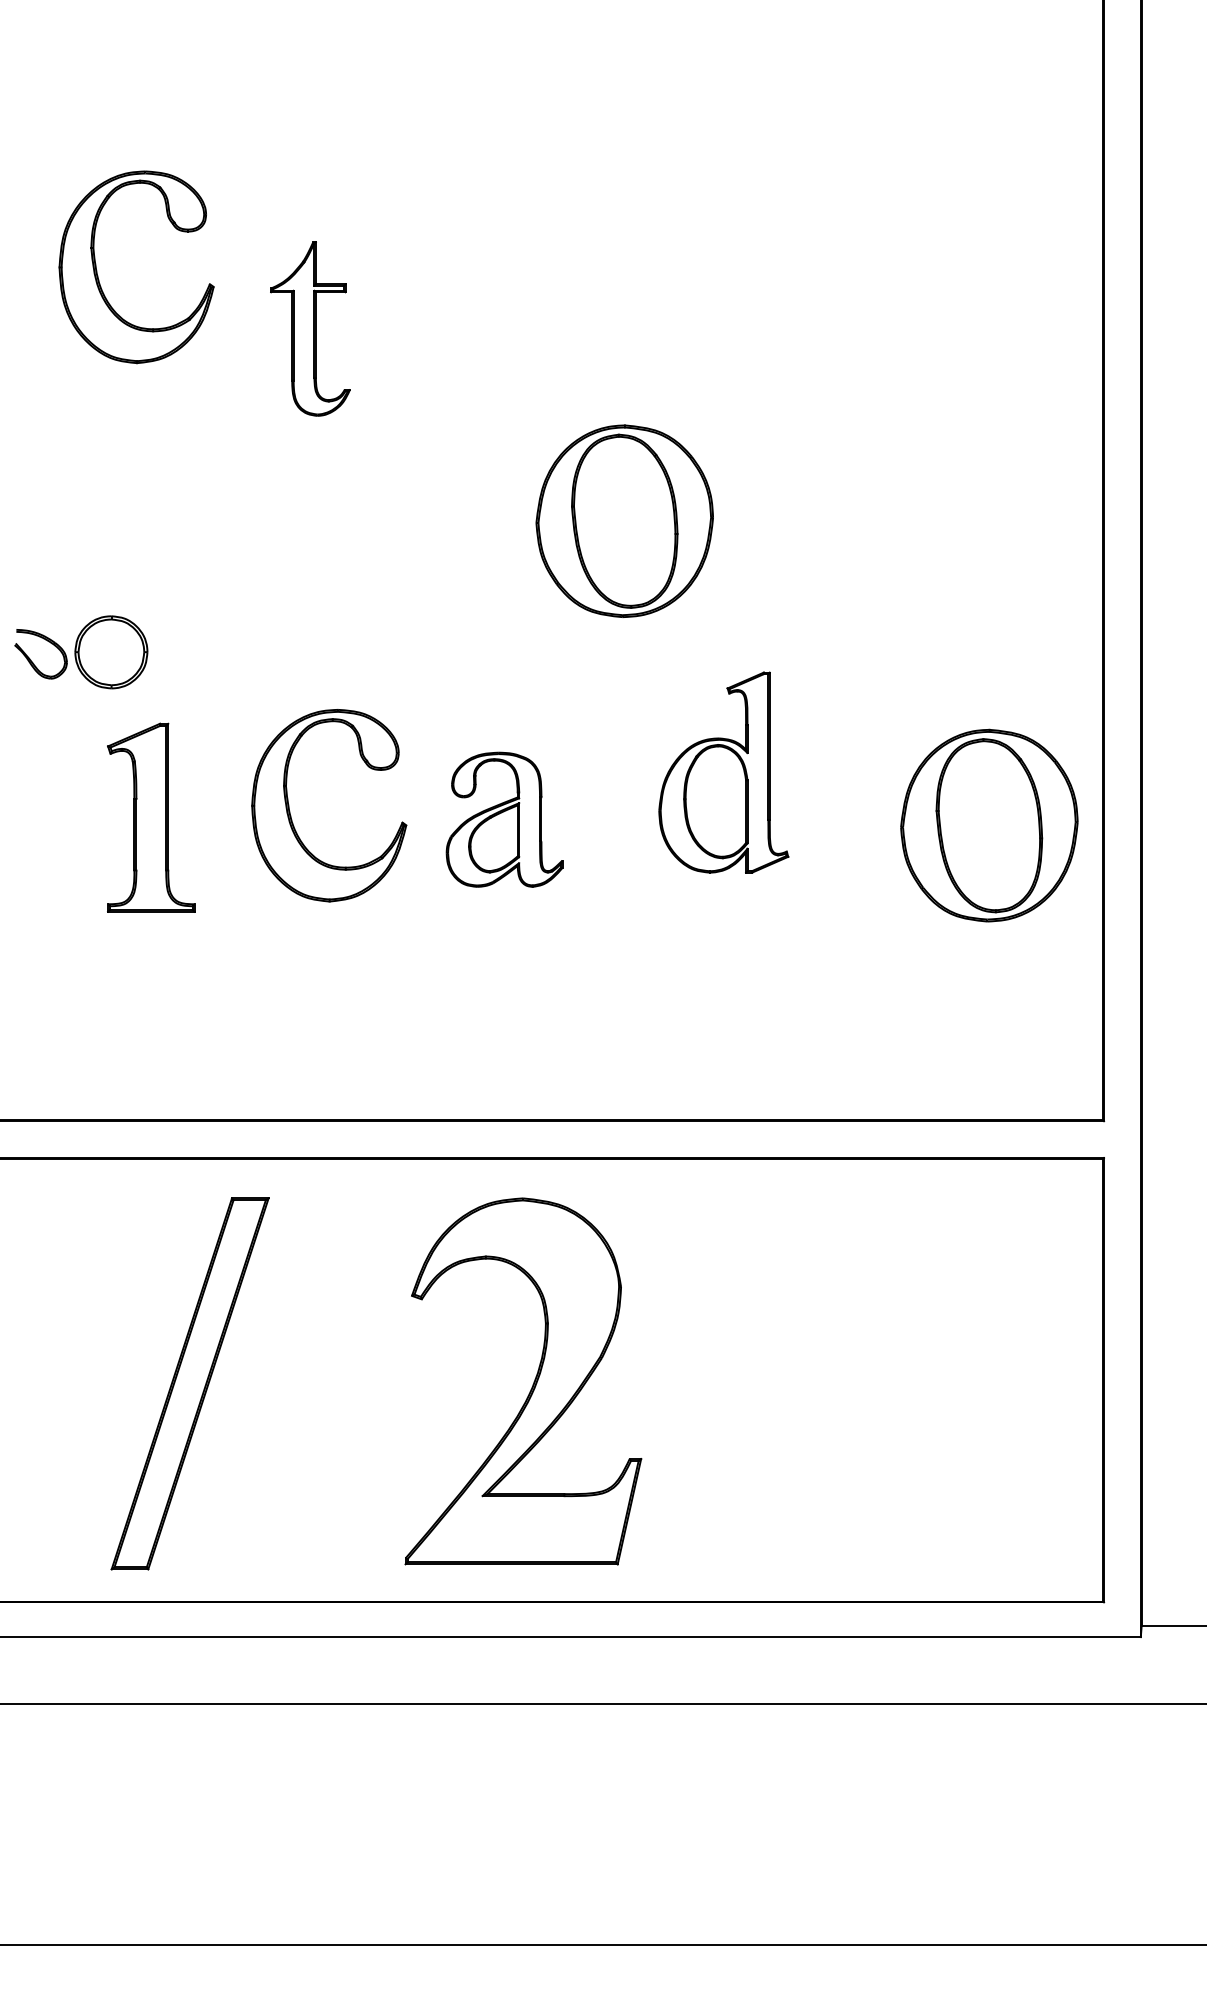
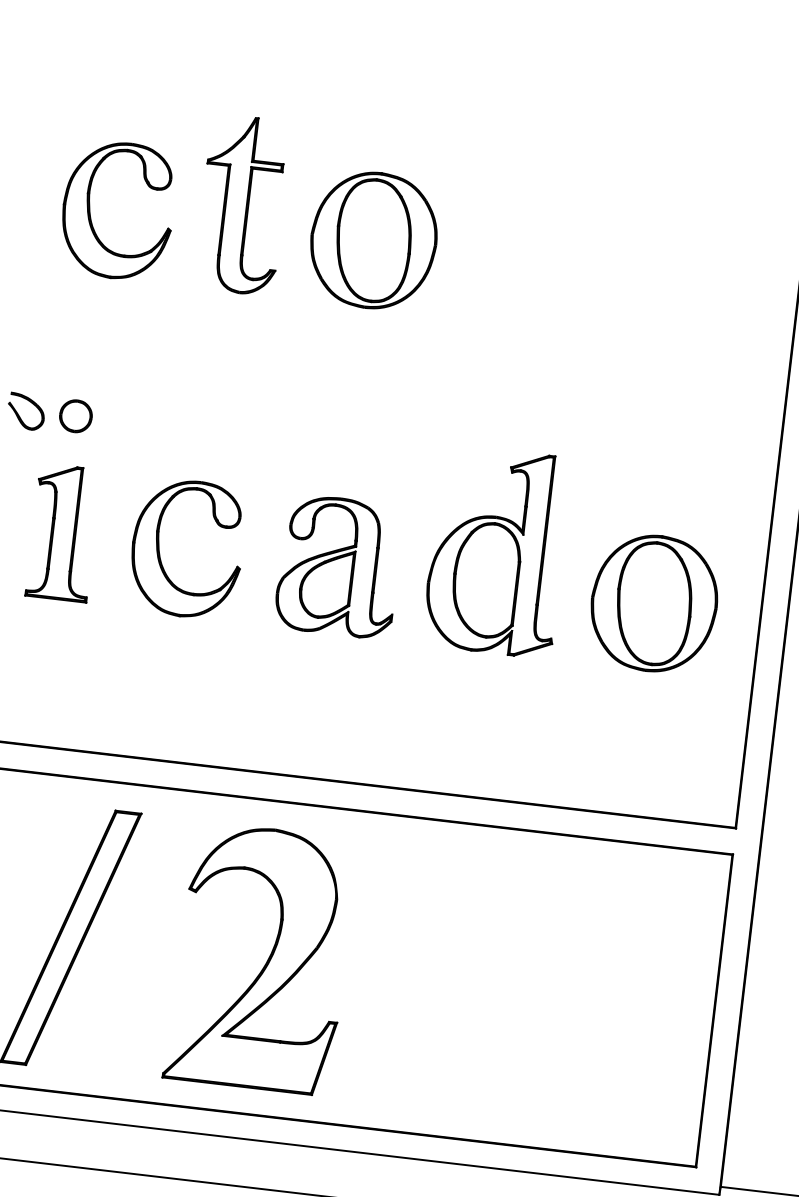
part: (98, 275) -> (90, 213), moved
part: (310, 328) -> (242, 204), size x1.43
part: (624, 520) -> (373, 240), moved
part: (111, 652) -> (75, 416), size x0.62
part: (723, 772) -> (496, 551), size x1.43
part: (291, 815) -> (159, 552), moved
part: (151, 817) -> (63, 532), moved
part: (504, 819) -> (338, 566), size x1.43
part: (989, 825) -> (654, 603), moved
part: (532, 1384) -> (266, 961), moved

